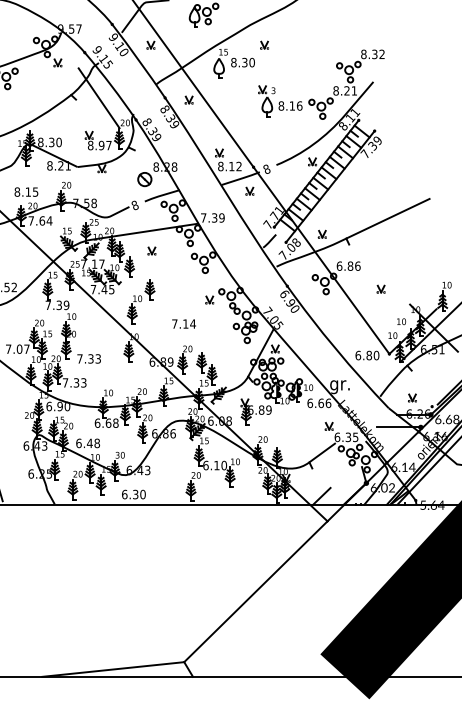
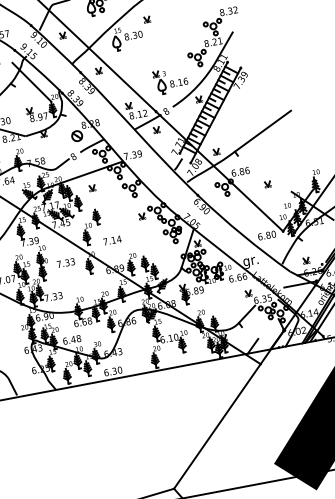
part: (280, 101) -> (170, 80), moved
text: (183, 323) -> (111, 240), moved
text: (88, 358) -> (65, 262), moved

